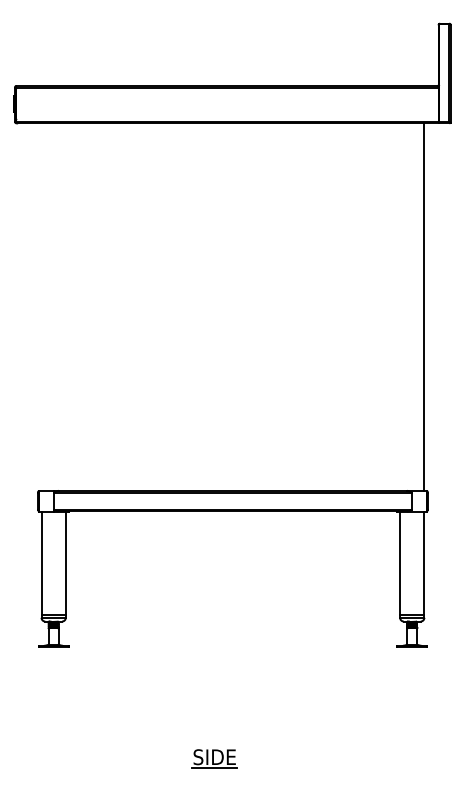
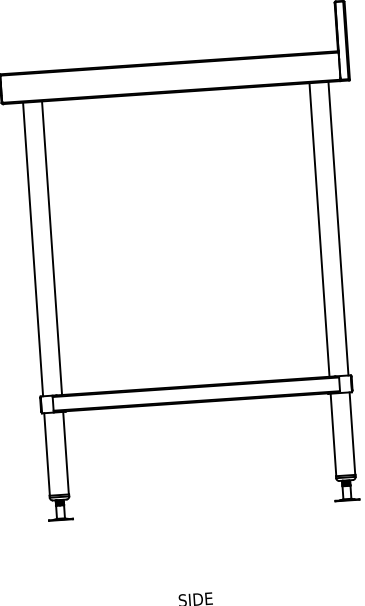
line: (41, 306) -> (32, 249), added
line: (65, 306) -> (52, 247), added
line: (400, 306) -> (319, 229), added

